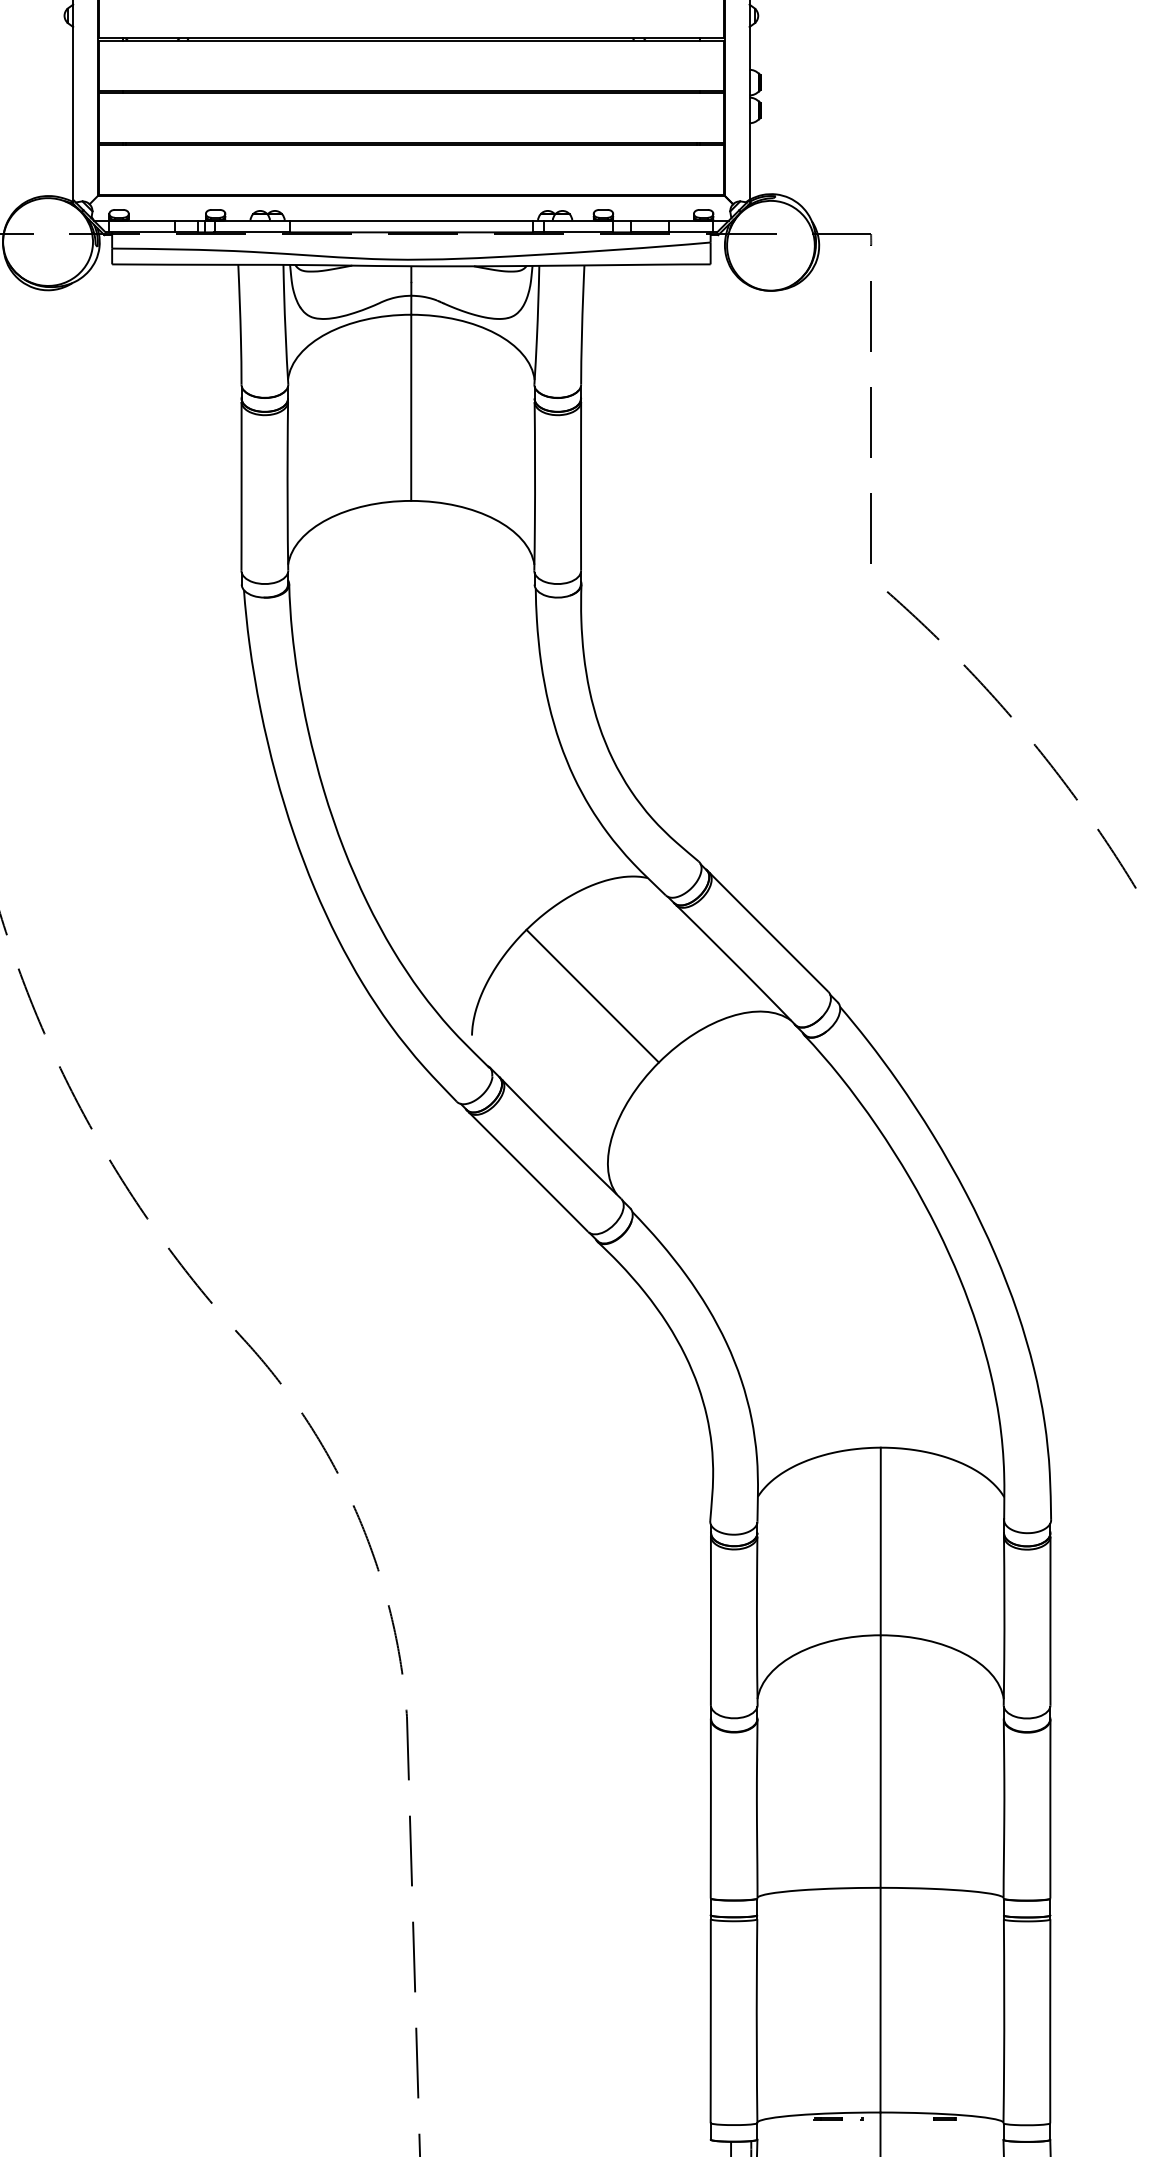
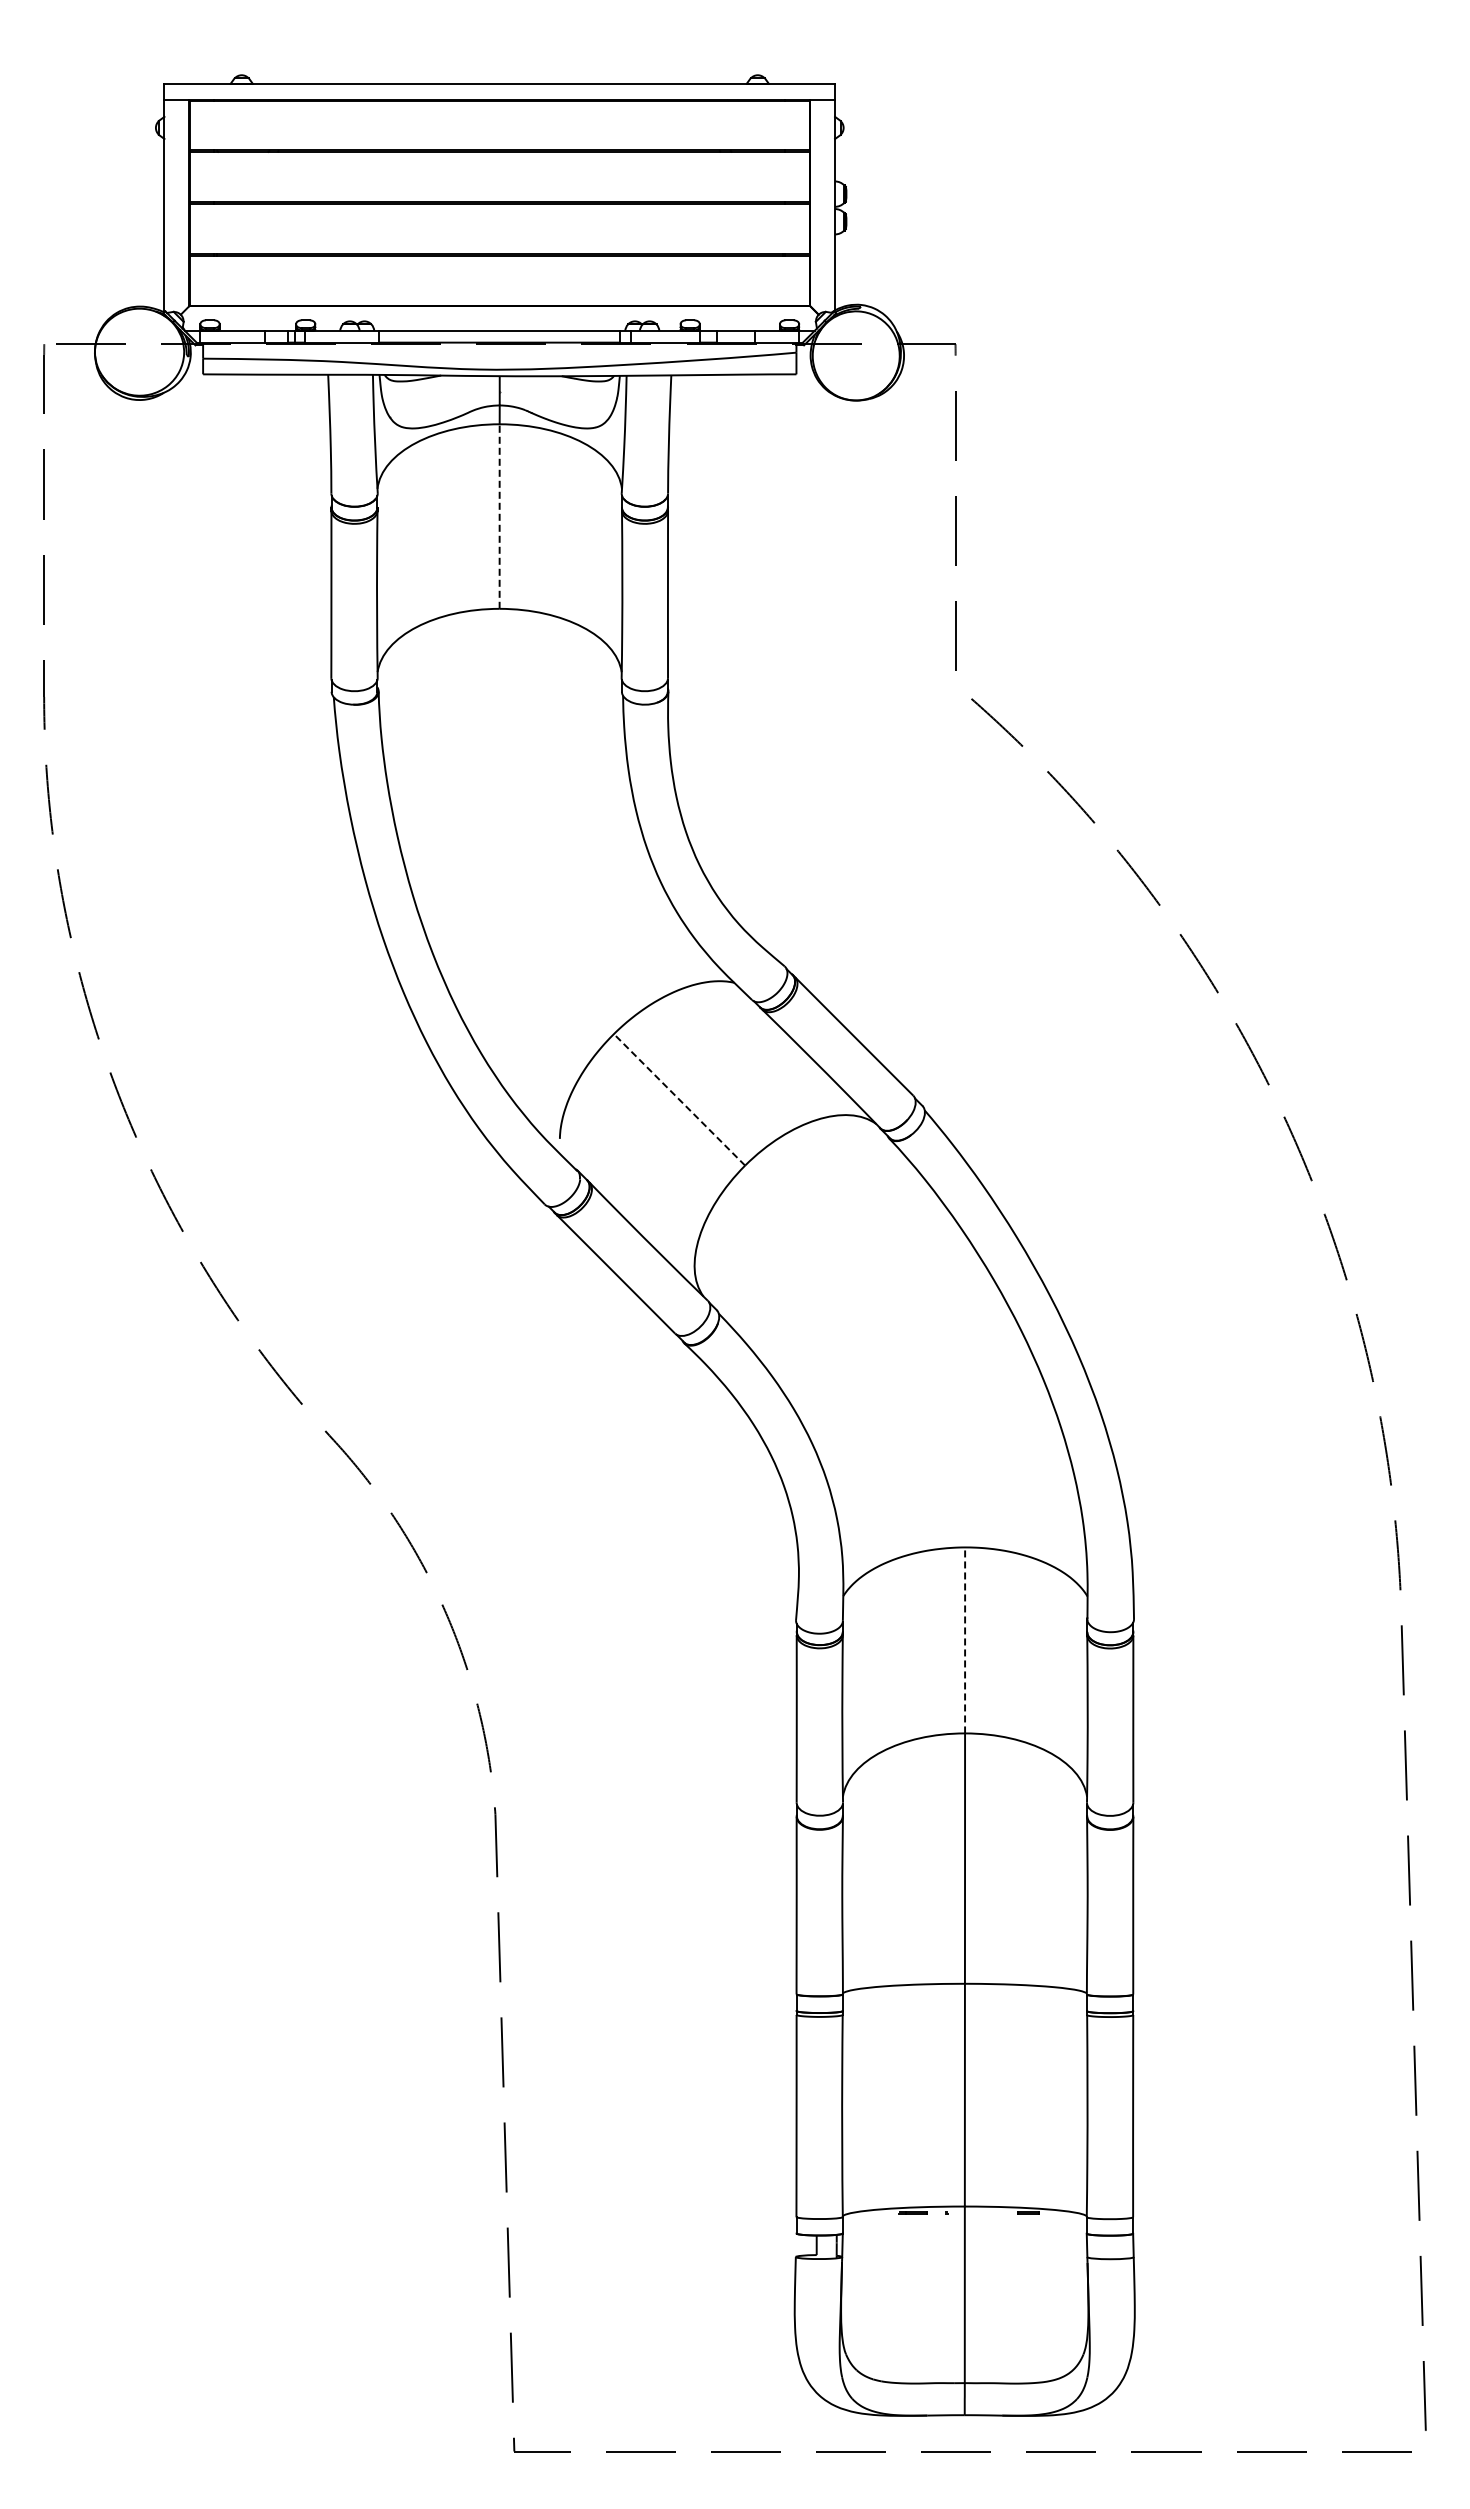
line: (411, 407) -> (499, 516), solid -> dashed
line: (592, 995) -> (679, 1099), solid -> dashed
line: (881, 1540) -> (965, 1639), solid -> dashed

